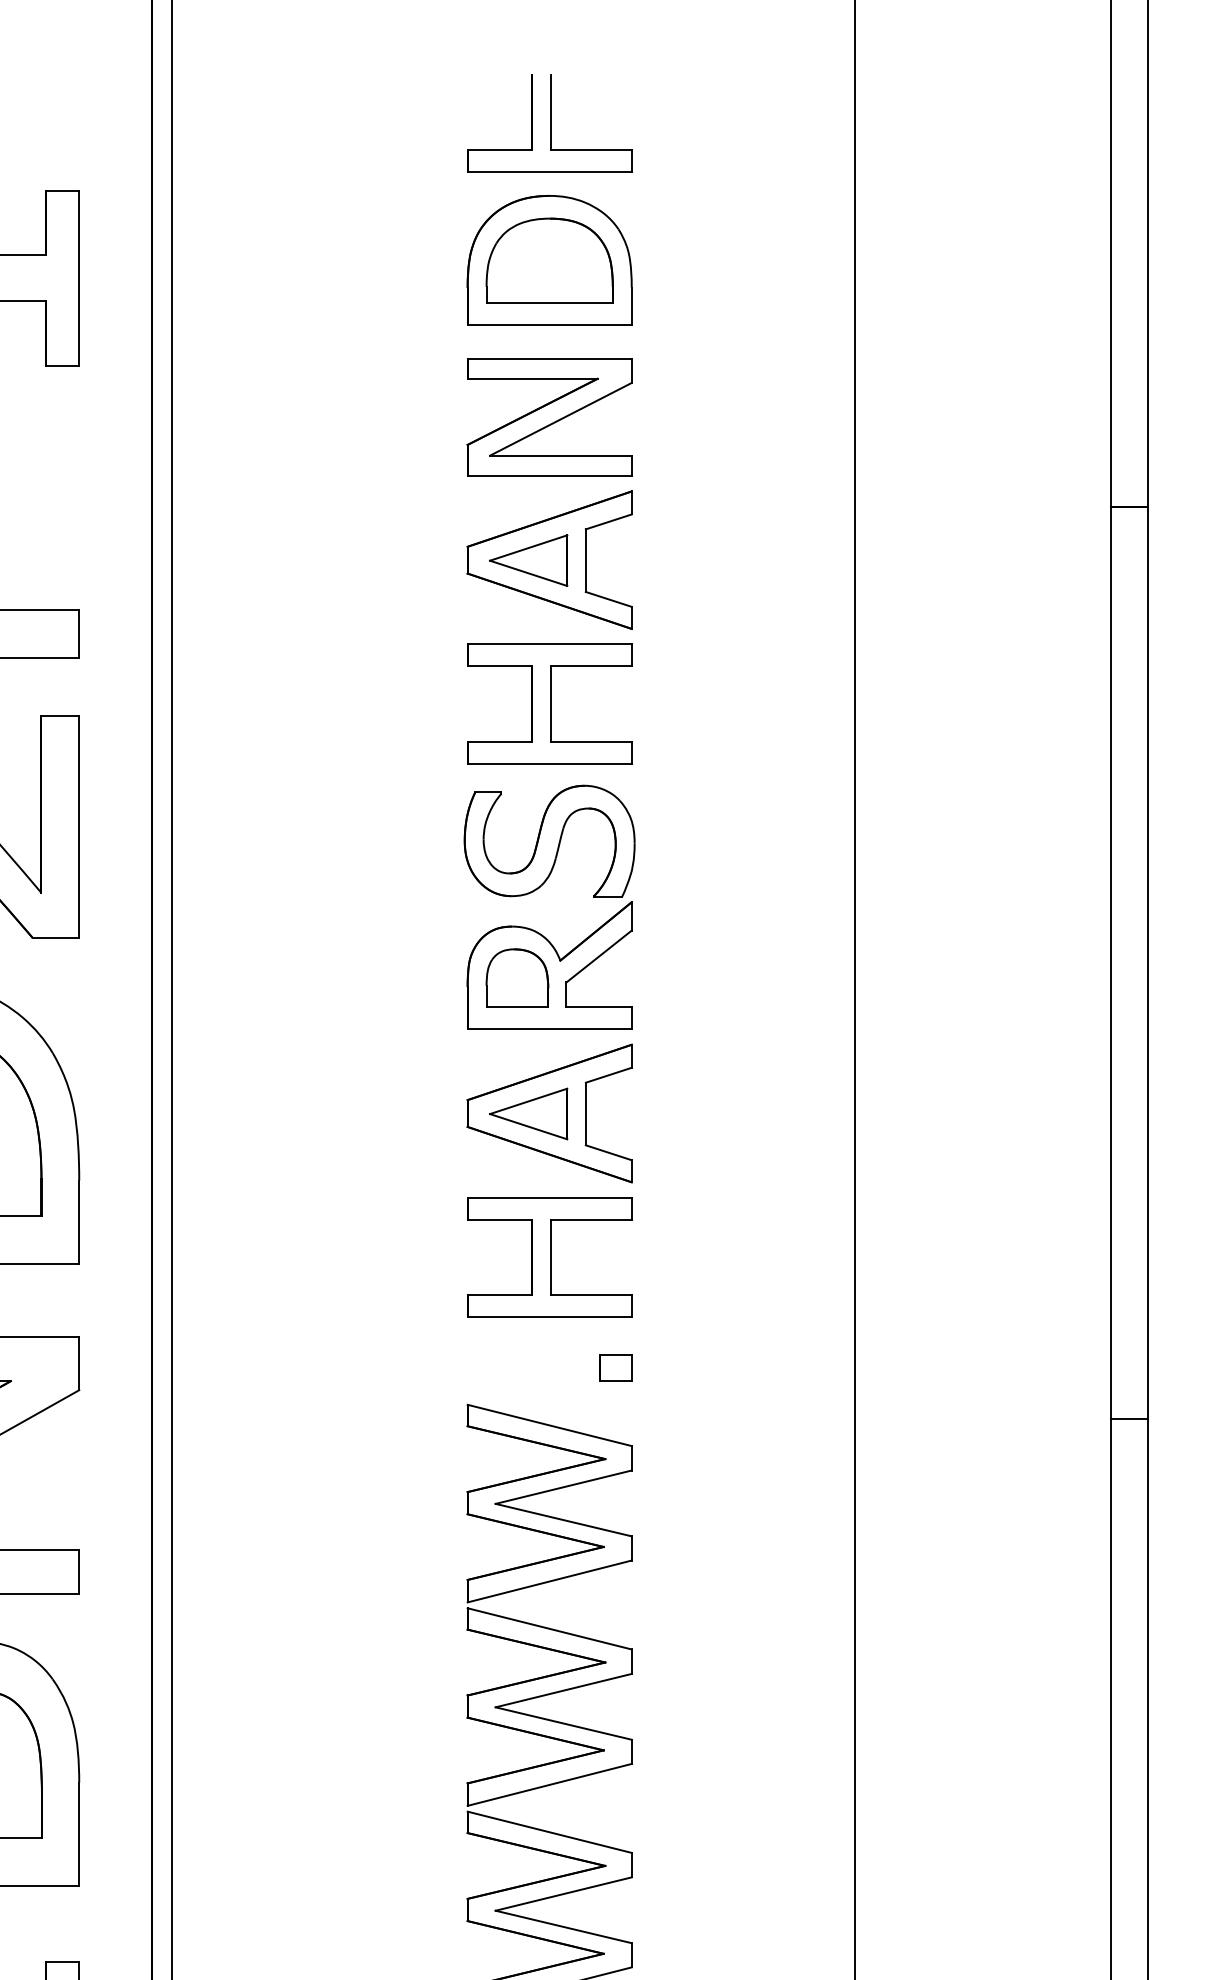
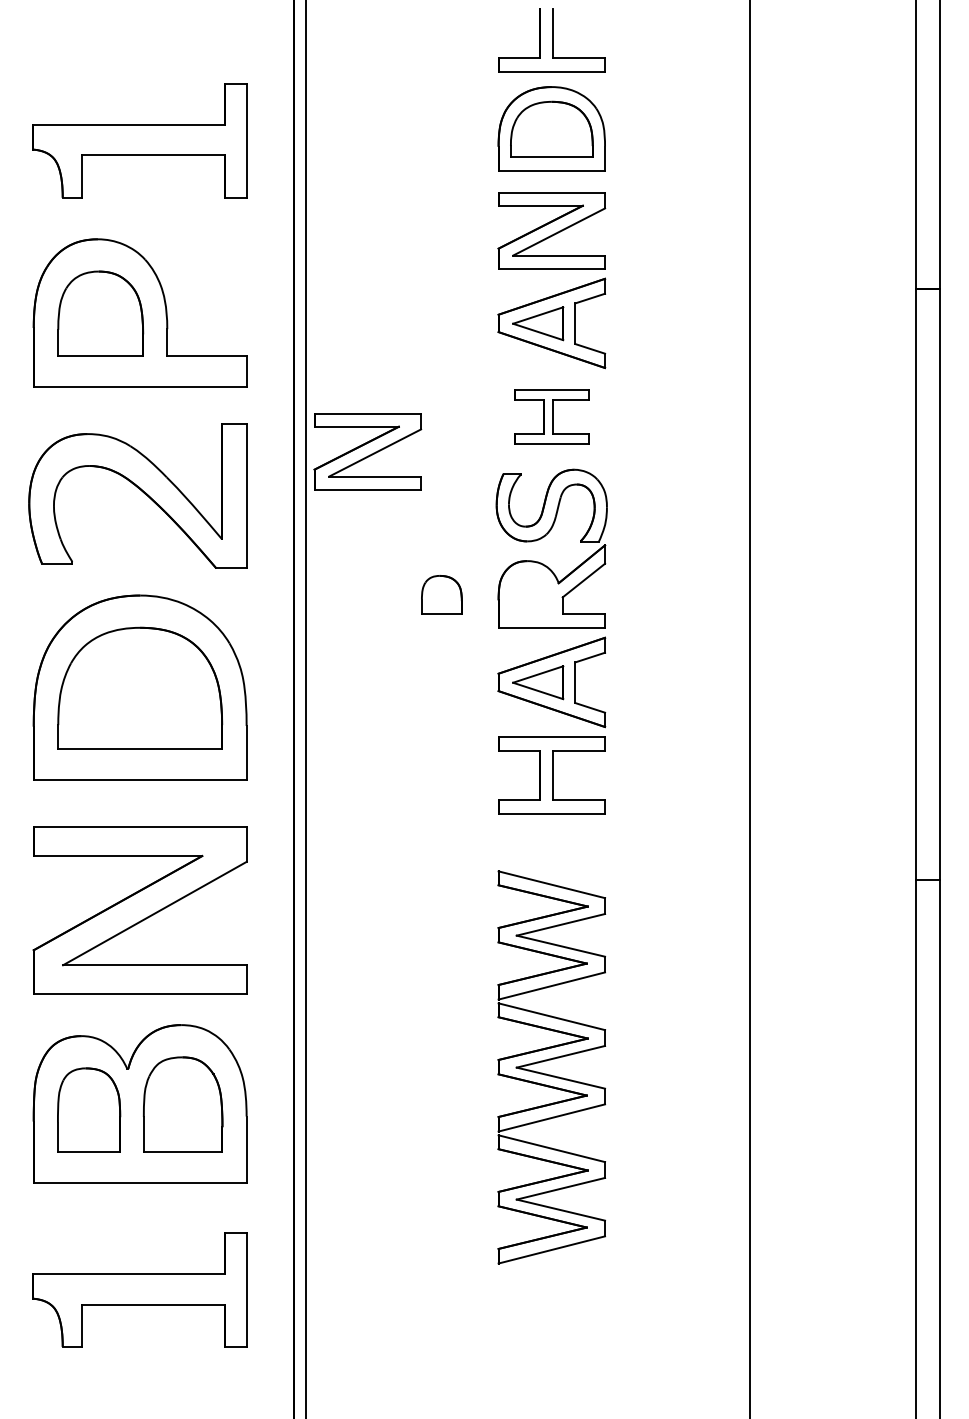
part: (549, 703) -> (551, 416), size x0.7
part: (265, 757) -> (367, 451), added
part: (516, 978) -> (441, 594), moved
part: (615, 1367) -> (594, 847), removed

